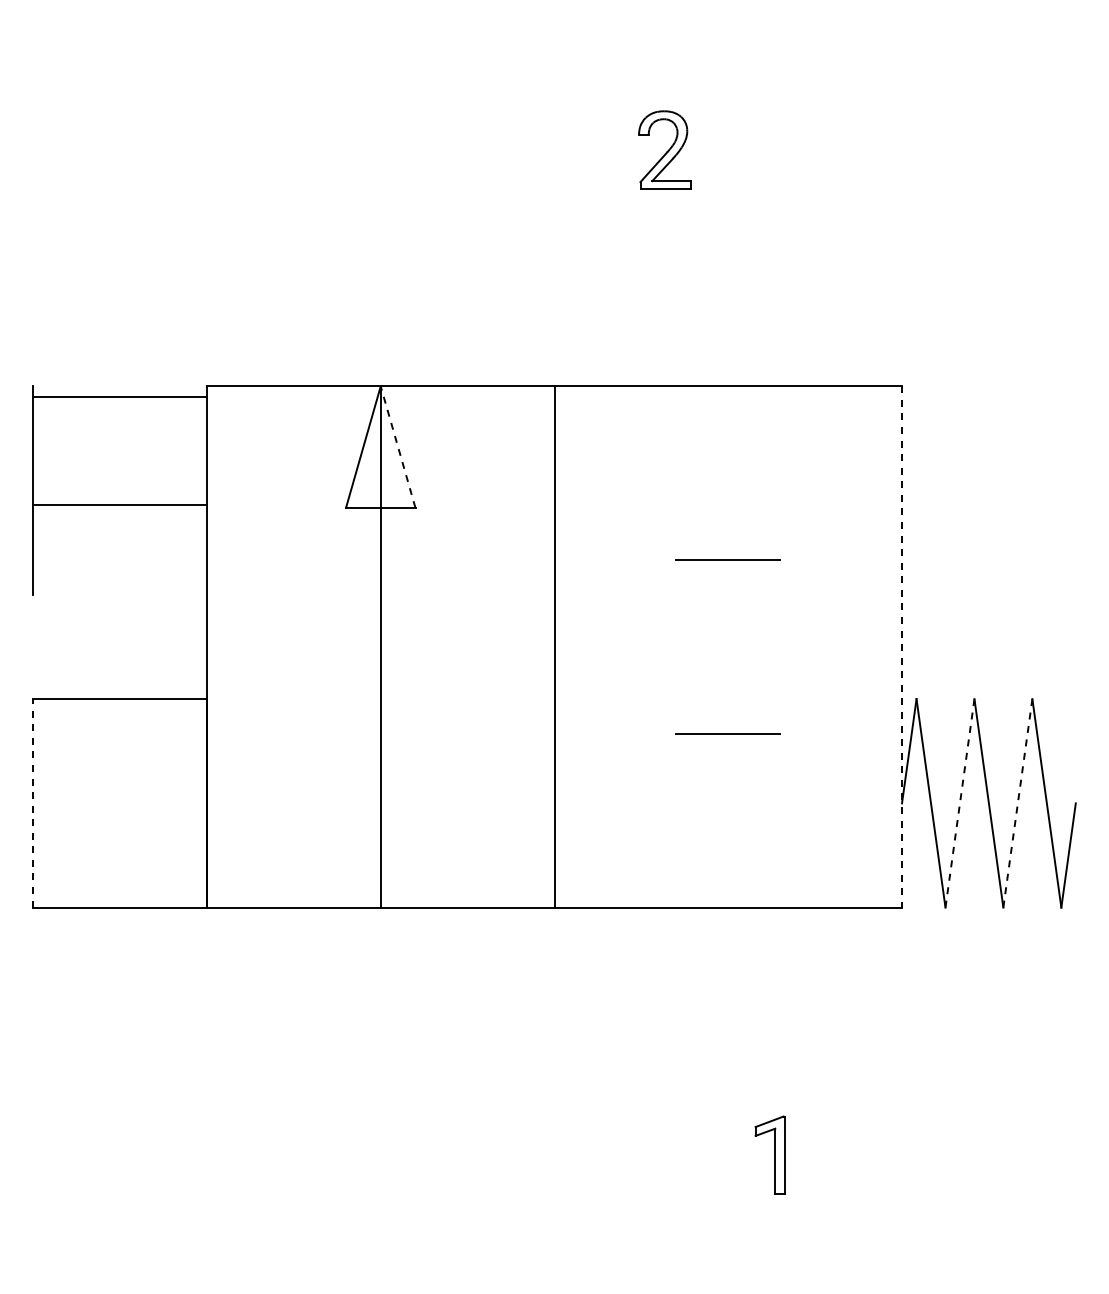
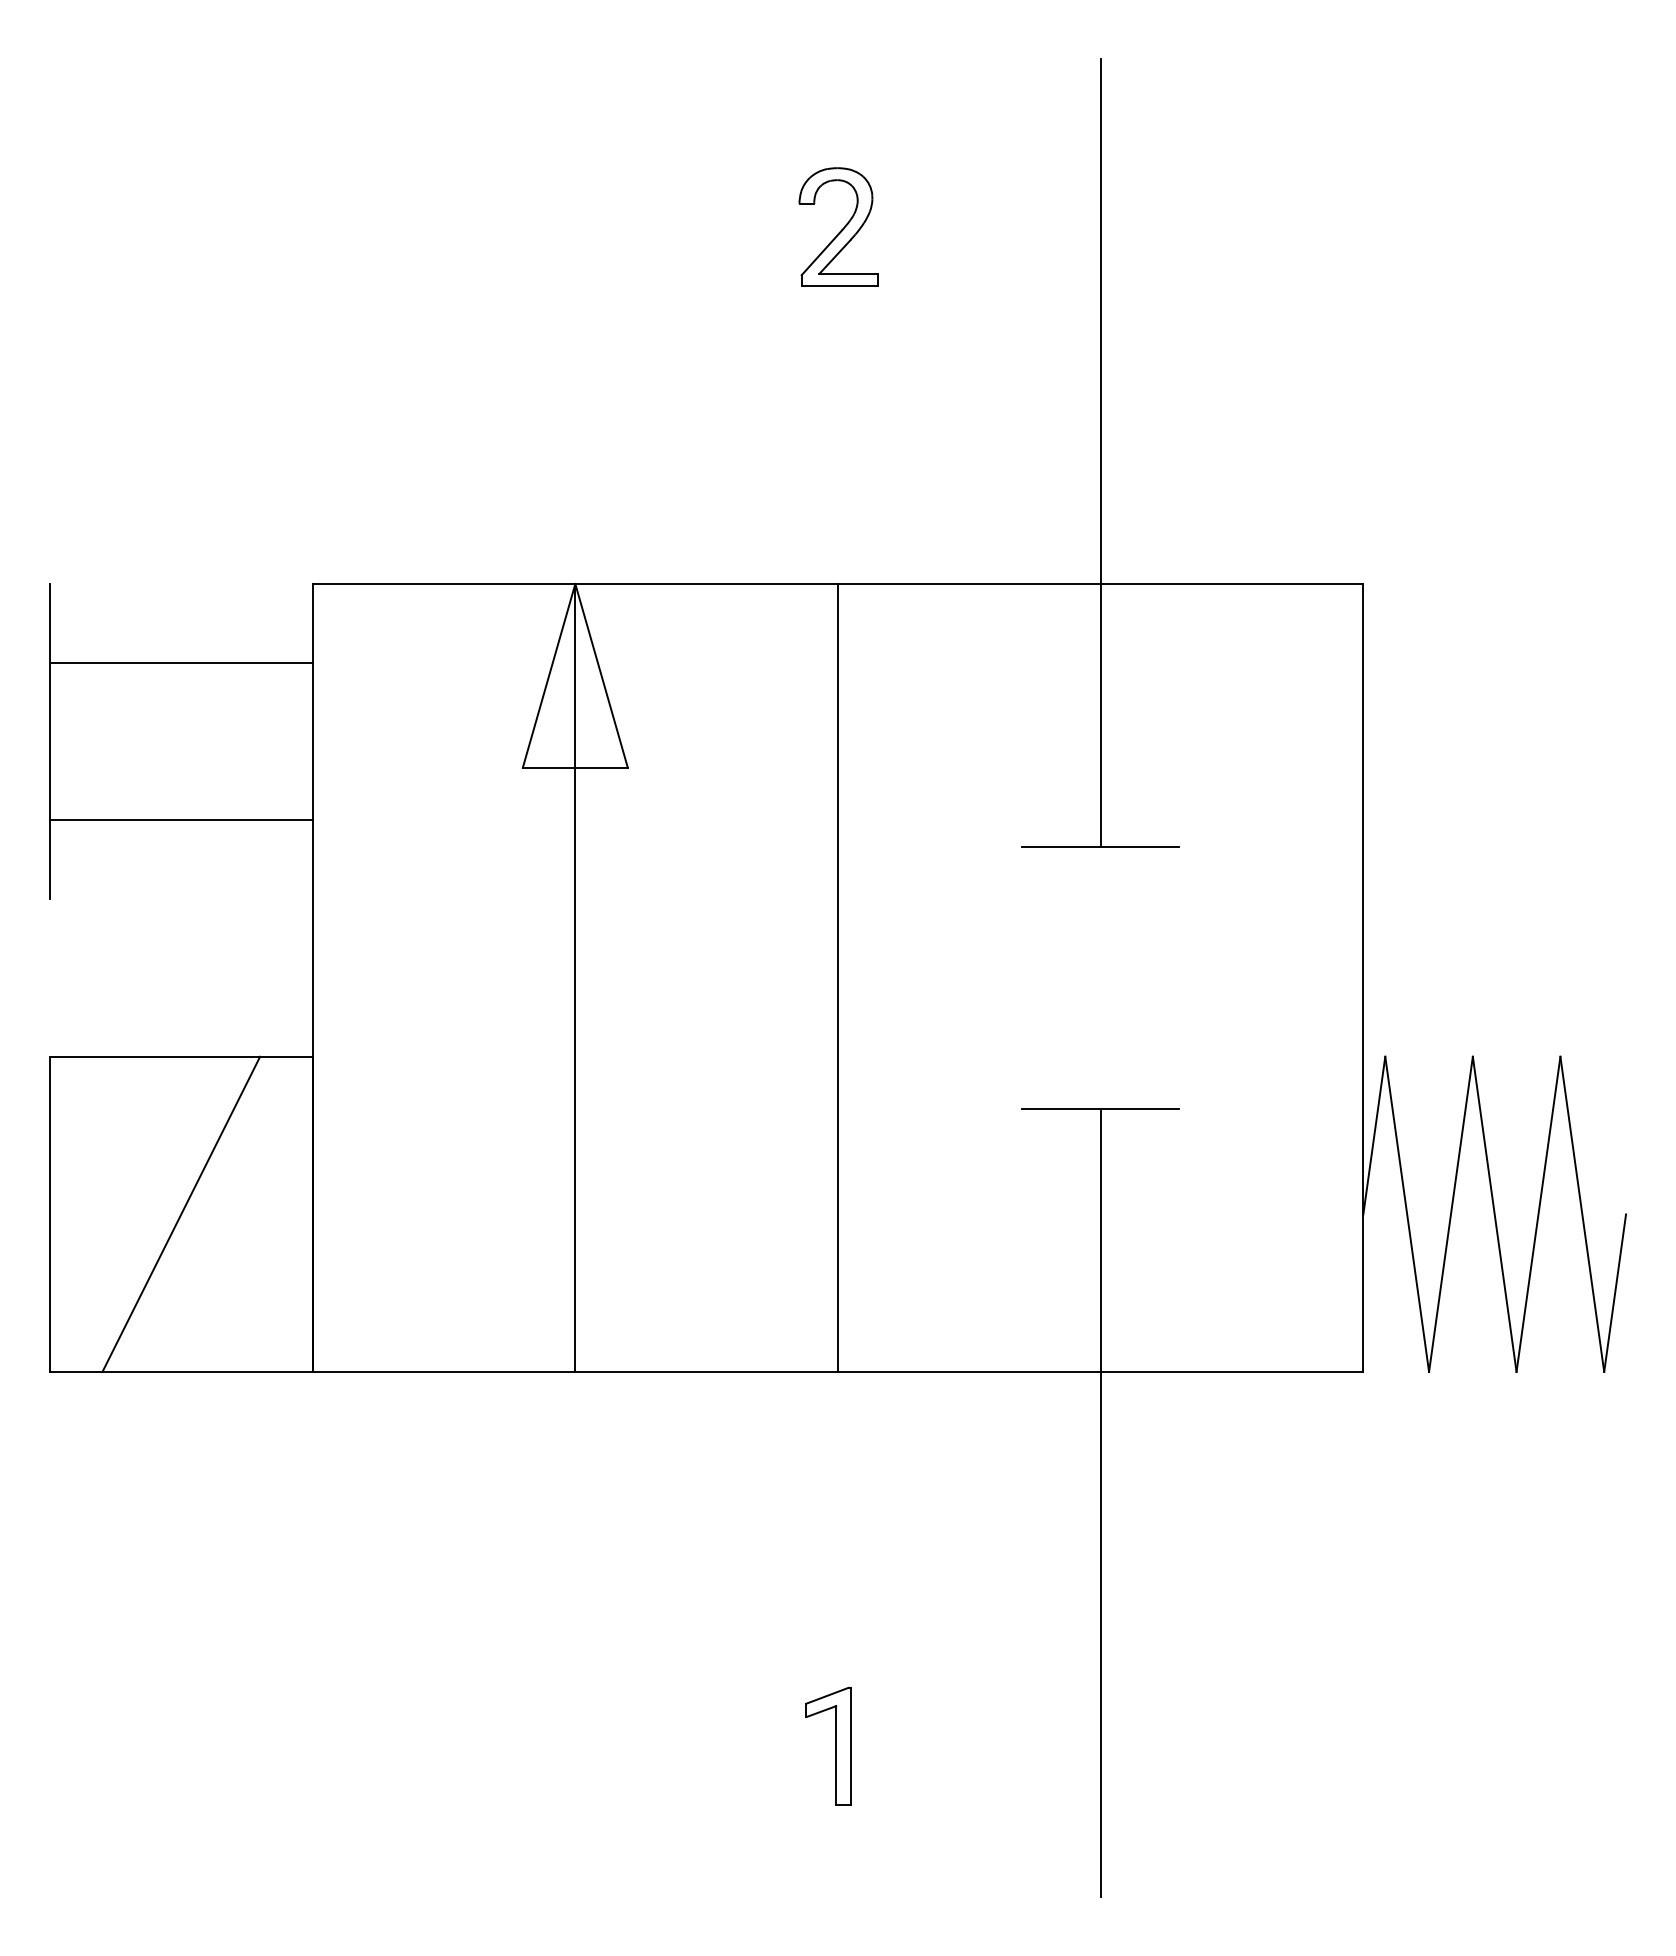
part: (664, 149) -> (838, 225), moved
line: (728, 299) -> (1101, 452), added
line: (119, 397) -> (180, 662), moved
line: (397, 446) -> (600, 674), dashed -> solid
line: (119, 504) -> (180, 820), moved
line: (902, 646) -> (1364, 977), dashed -> solid
line: (33, 802) -> (50, 1213), dashed -> solid
line: (960, 802) -> (1451, 1213), dashed -> solid
line: (1017, 802) -> (1537, 1213), dashed -> solid
line: (119, 803) -> (180, 1214), added
line: (728, 994) -> (1101, 1503), added
part: (769, 1154) -> (827, 1745), moved

